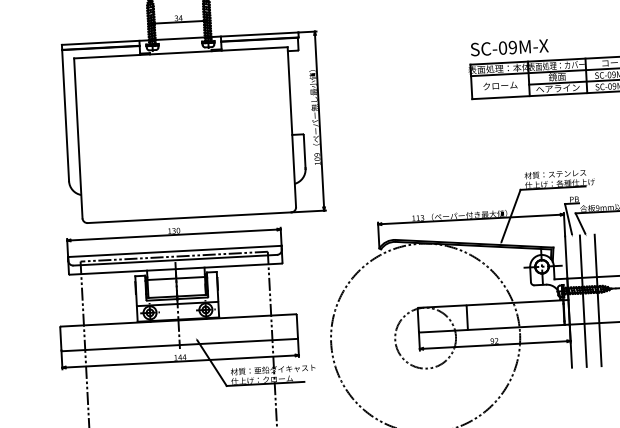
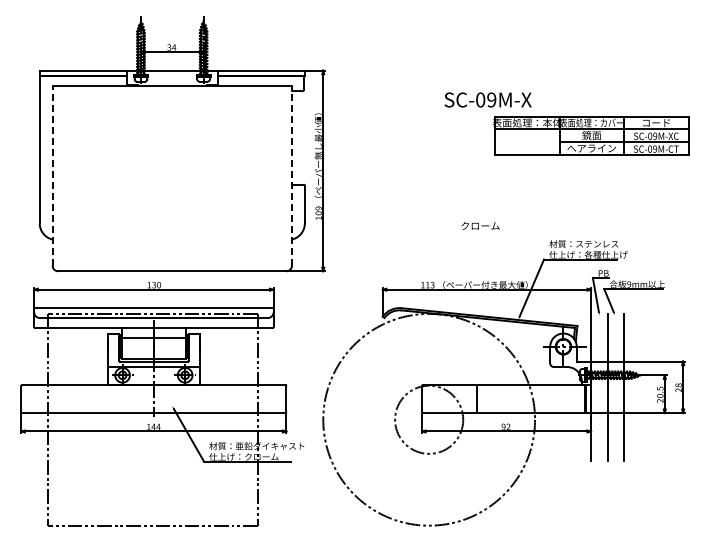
text: (509, 47) -> (487, 99), moved
text: (500, 85) -> (480, 225), moved
line: (291, 127) -> (291, 176), solid -> dashed
line: (78, 138) -> (52, 176), solid -> dashed

